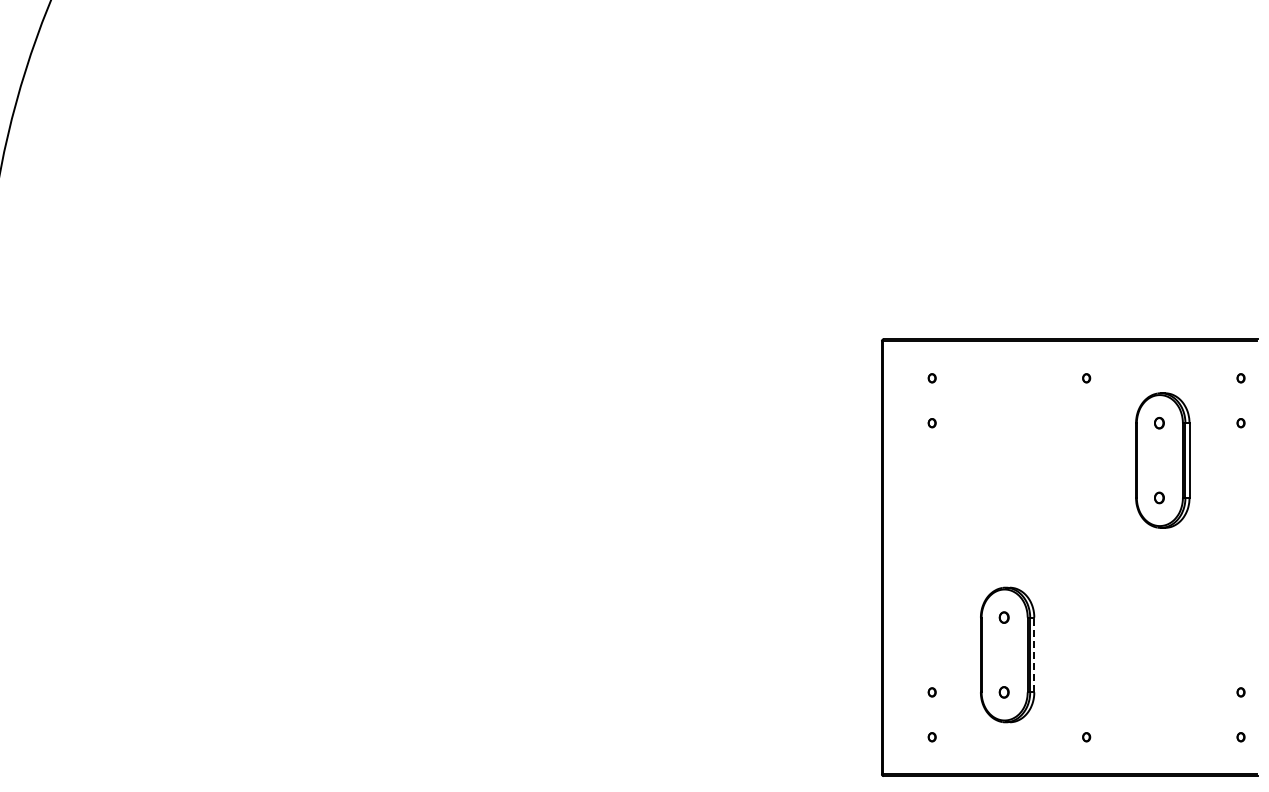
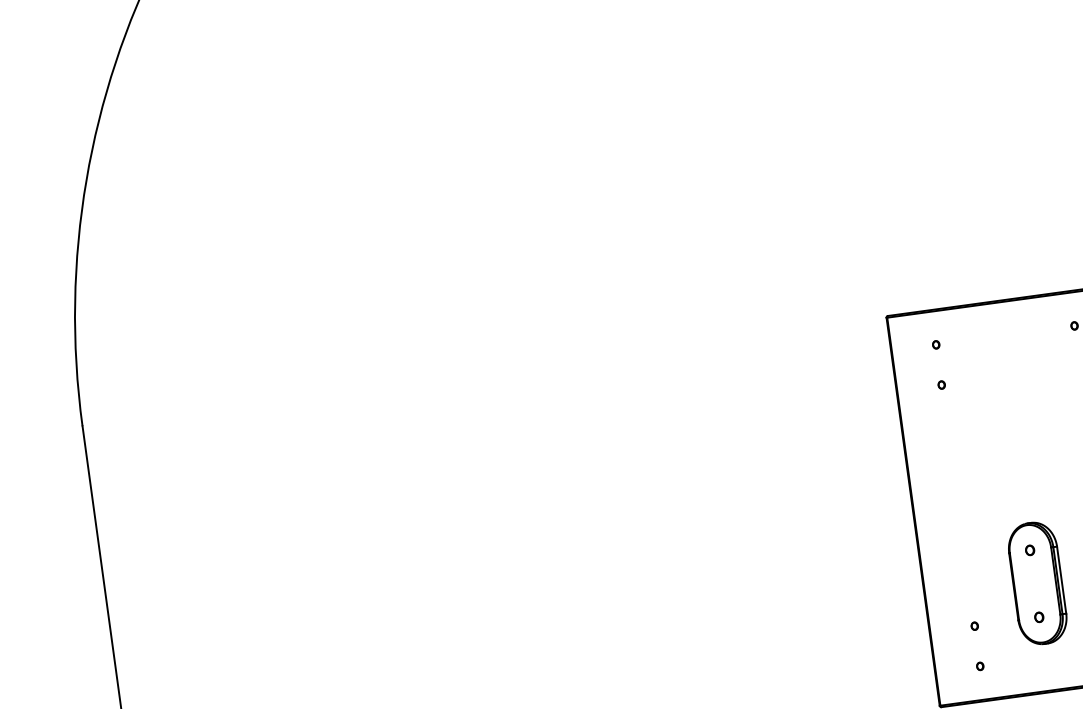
line: (1034, 654) -> (1061, 579), dashed -> solid

